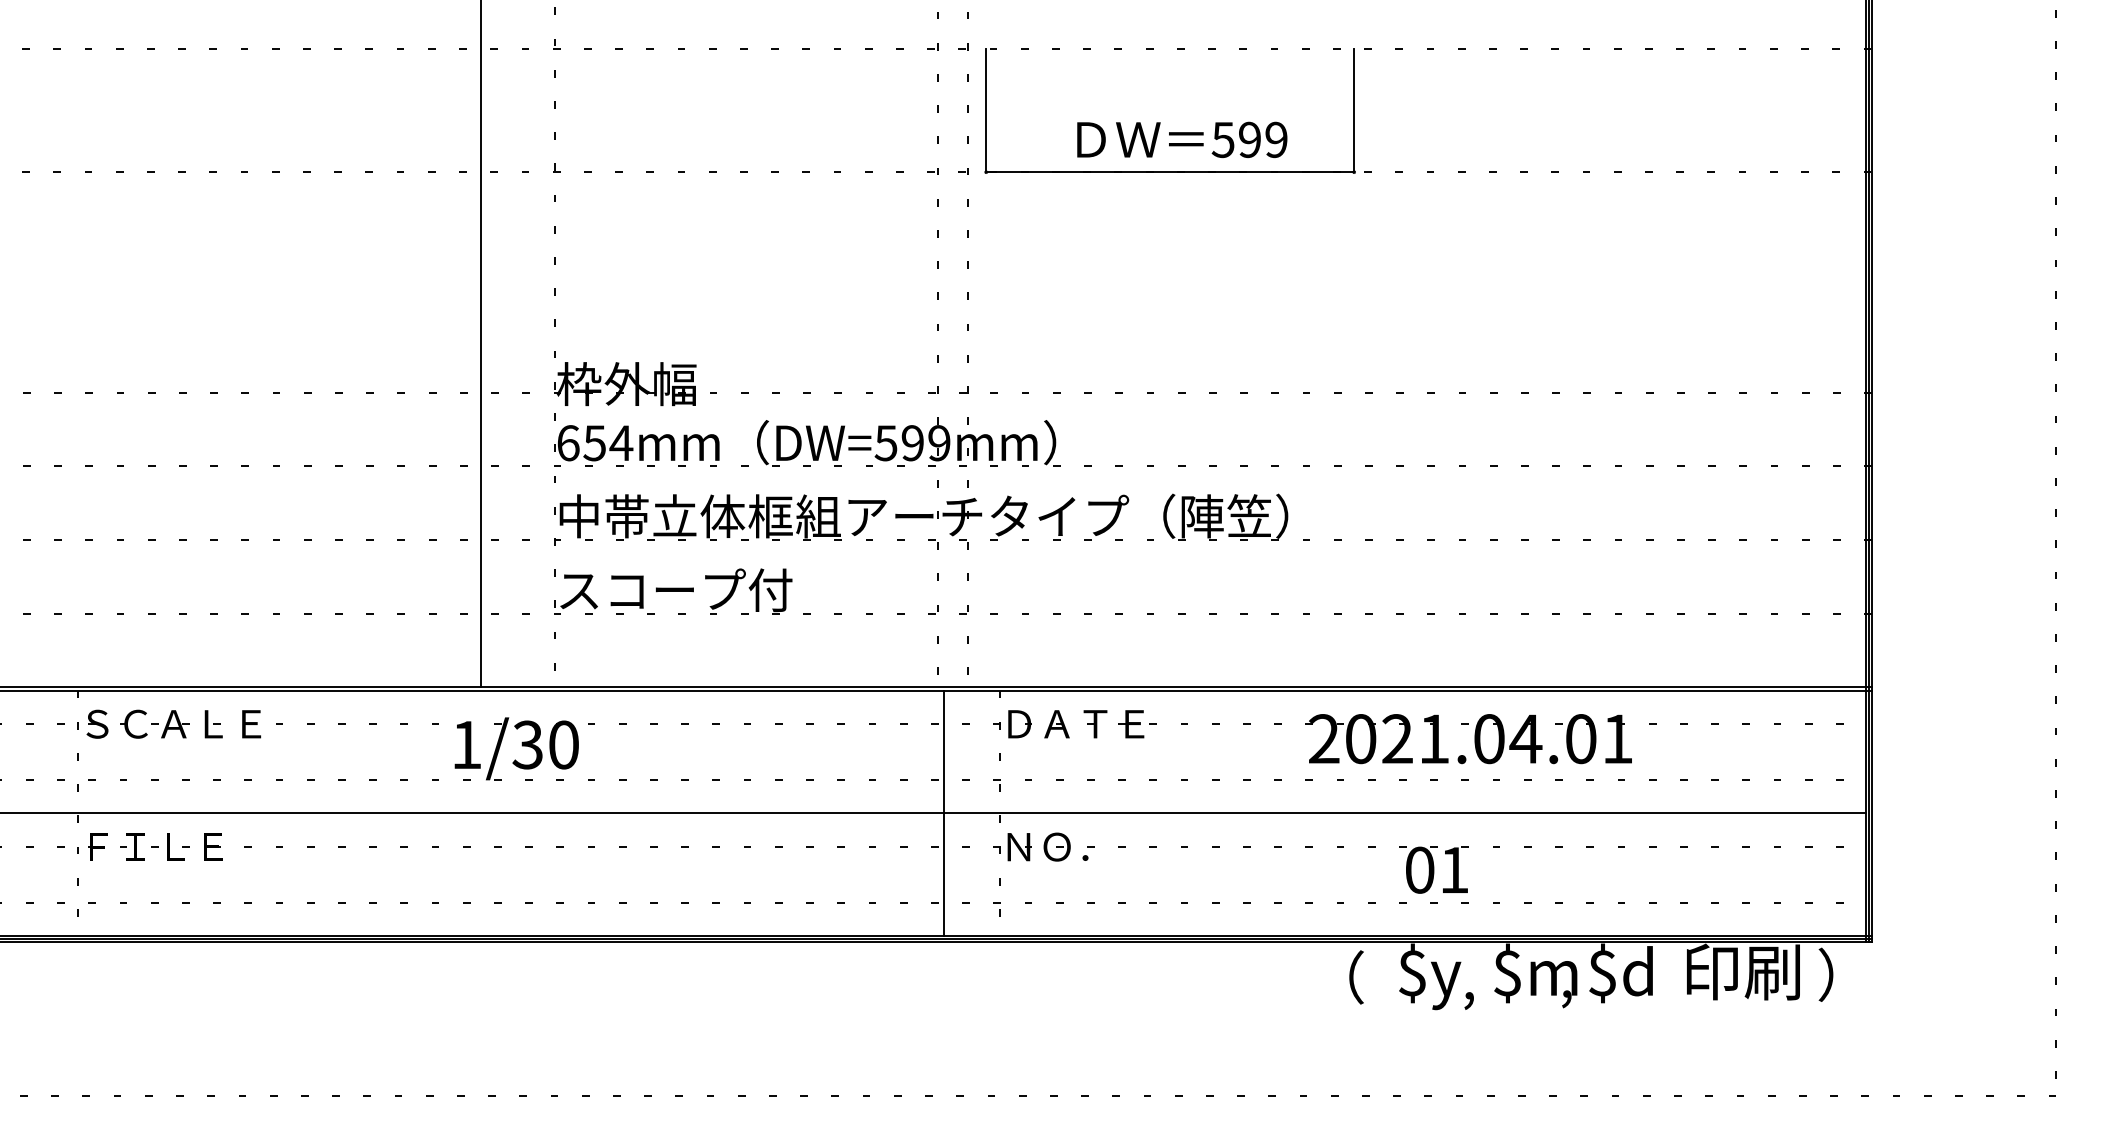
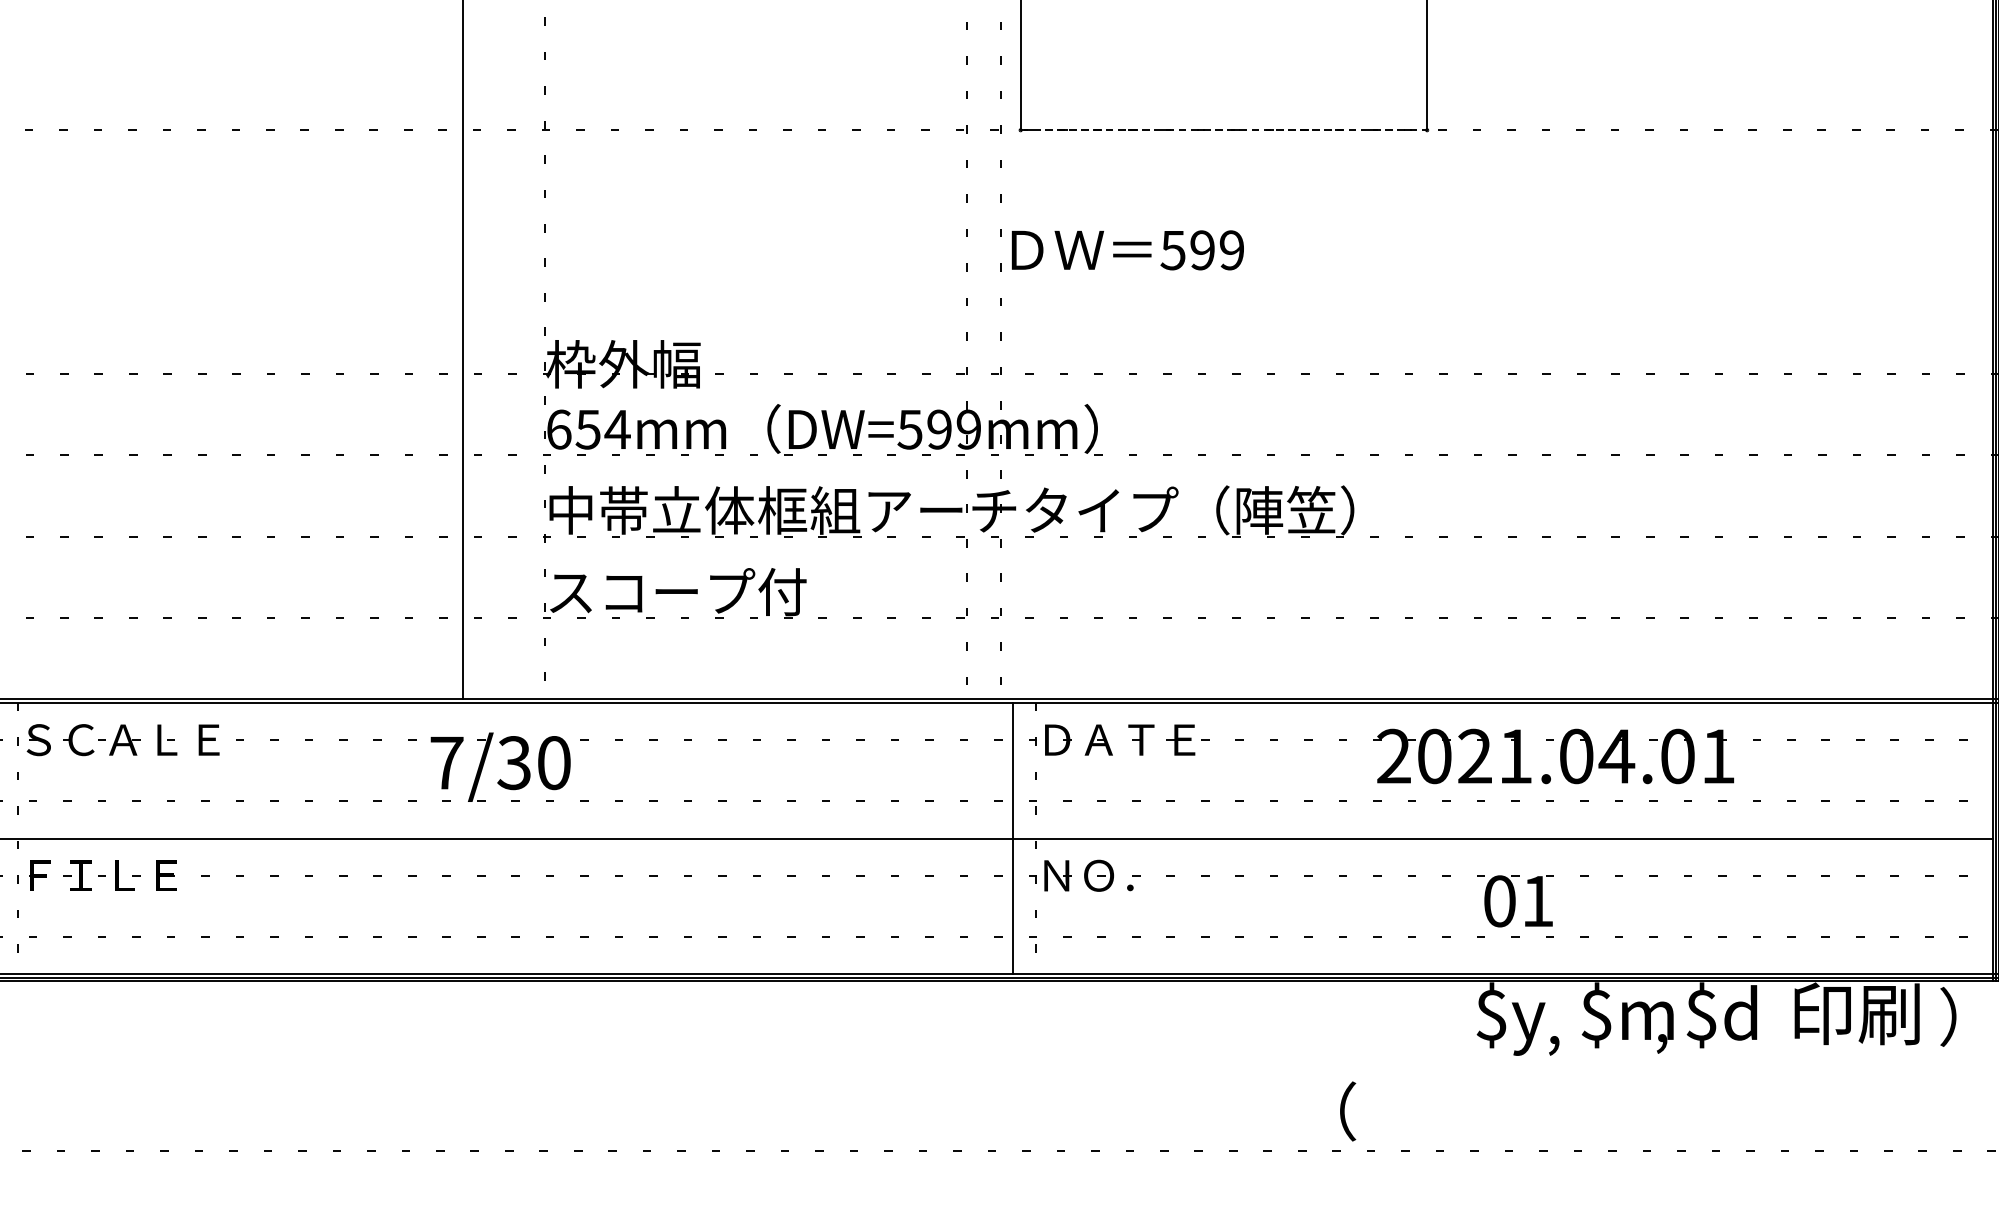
text: (1182, 139) -> (1128, 249), moved
line: (1170, 172) -> (1224, 130), solid -> dashed
text: (466, 744) -> (446, 762), 1/30 -> 7/30
line: (944, 813) -> (1013, 838), moved
text: (1356, 977) -> (1347, 1111), moved

